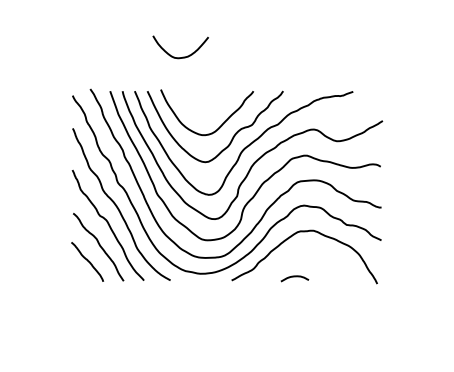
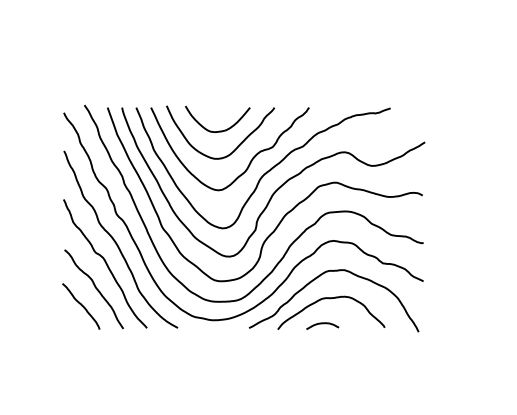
curve: (182, 56) -> (219, 130), moved
curve: (302, 255) -> (331, 298), added

